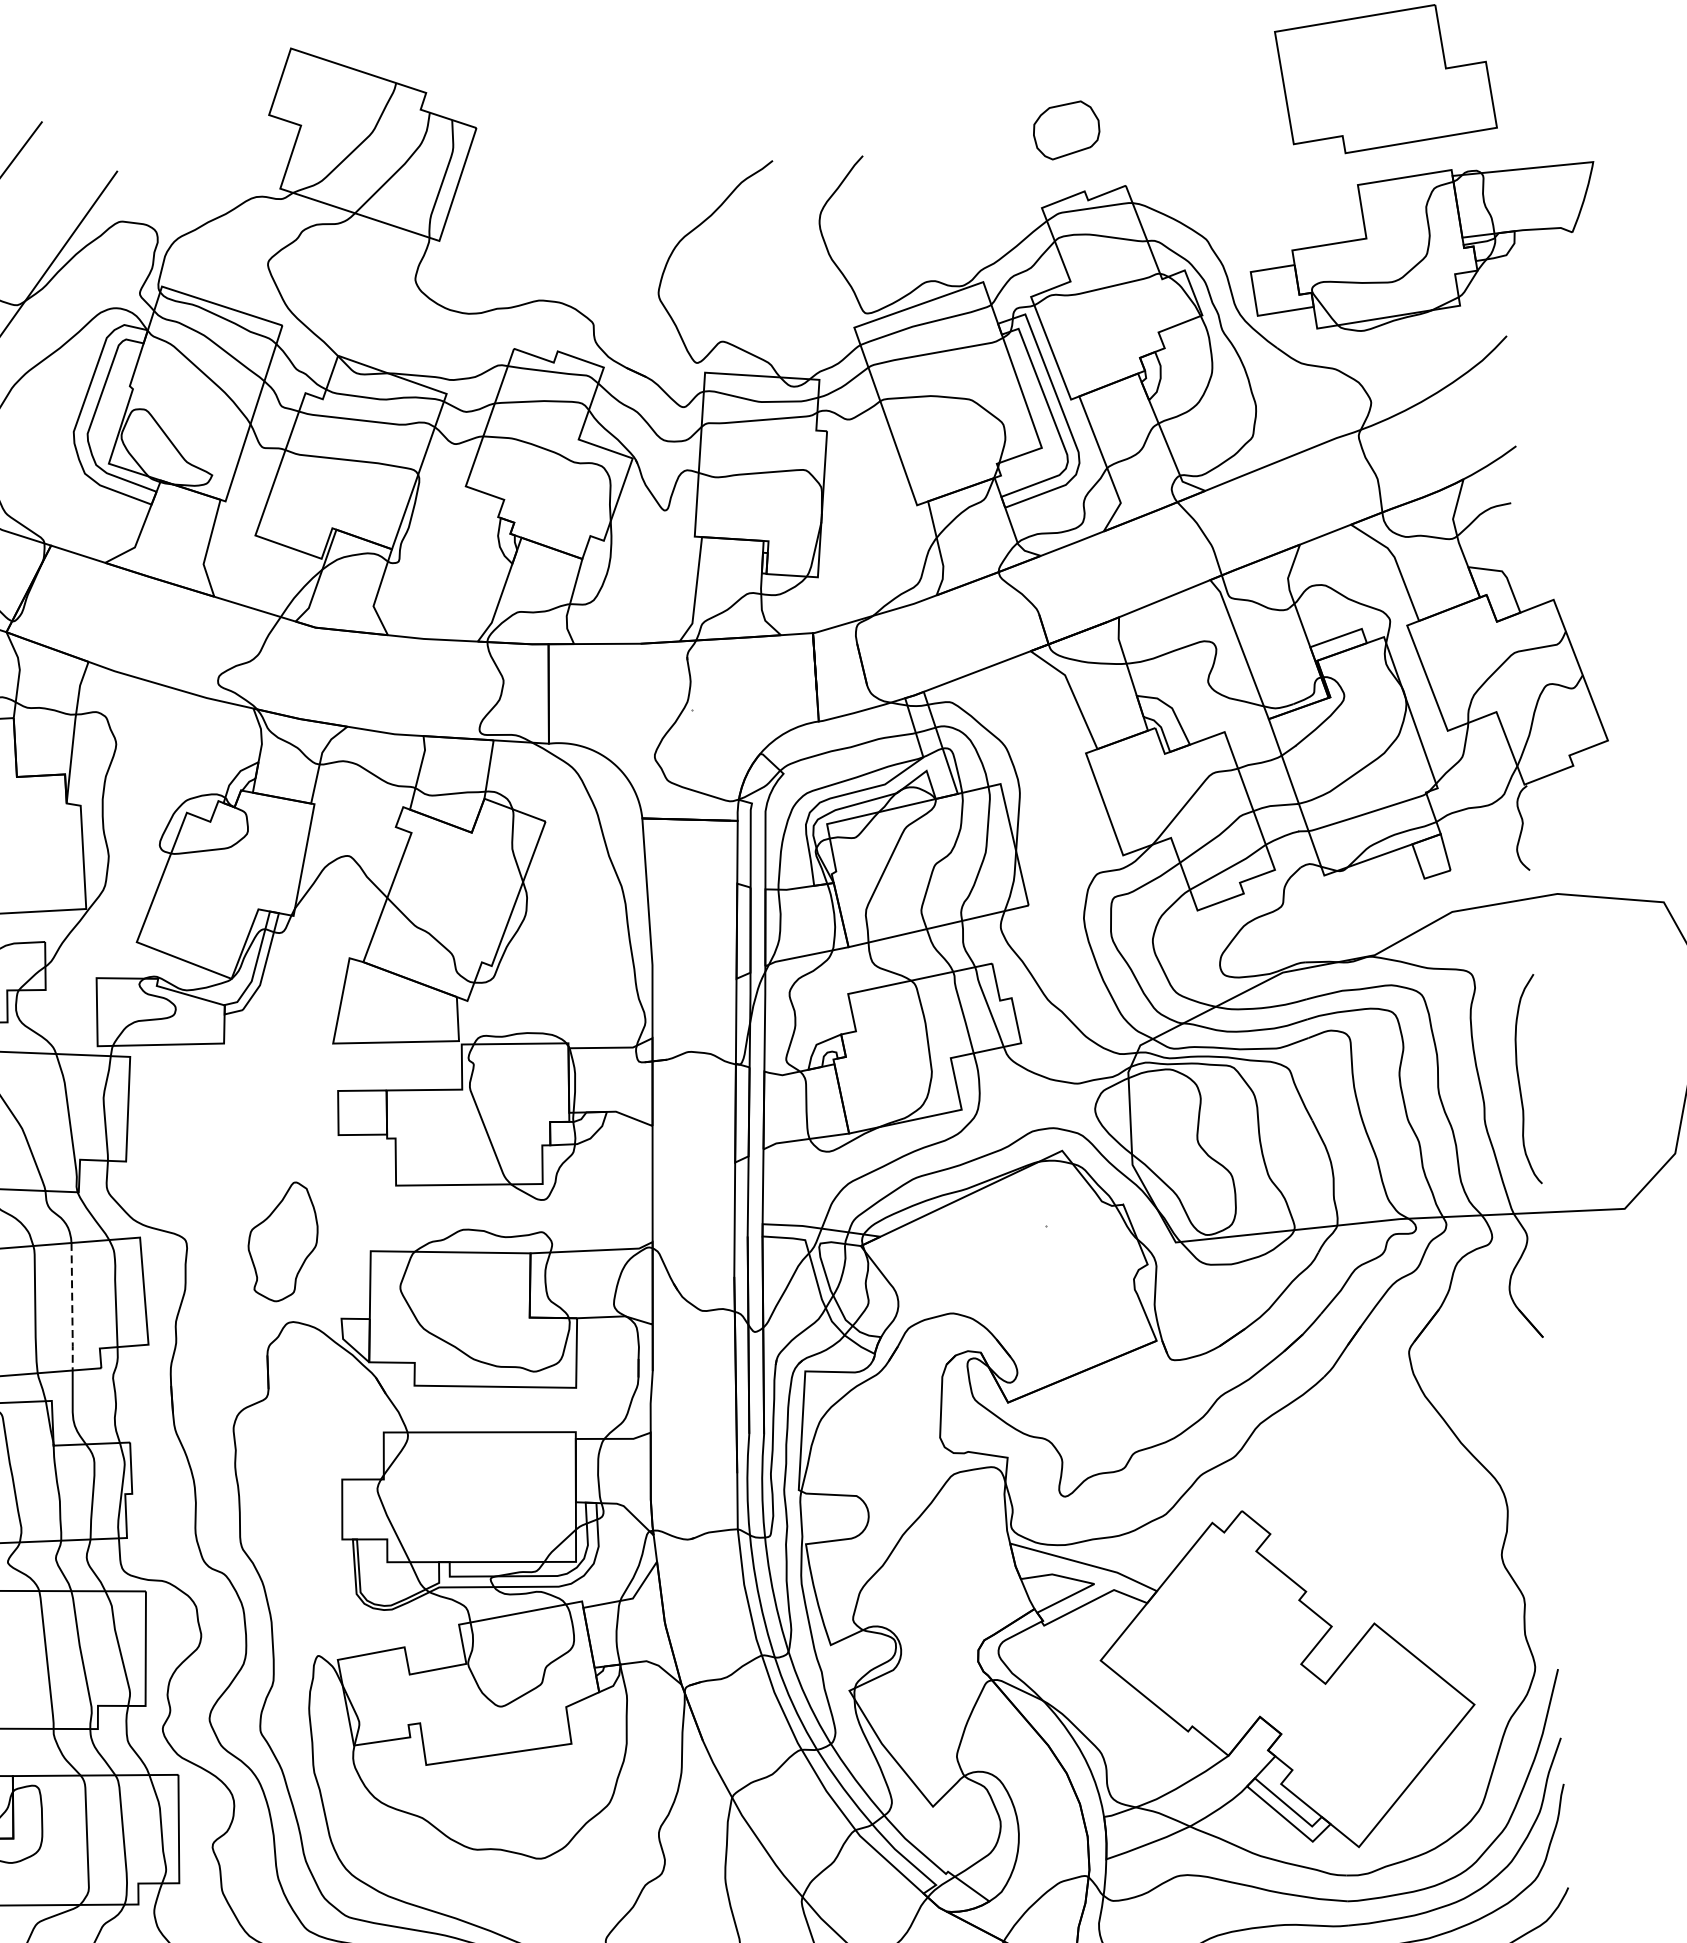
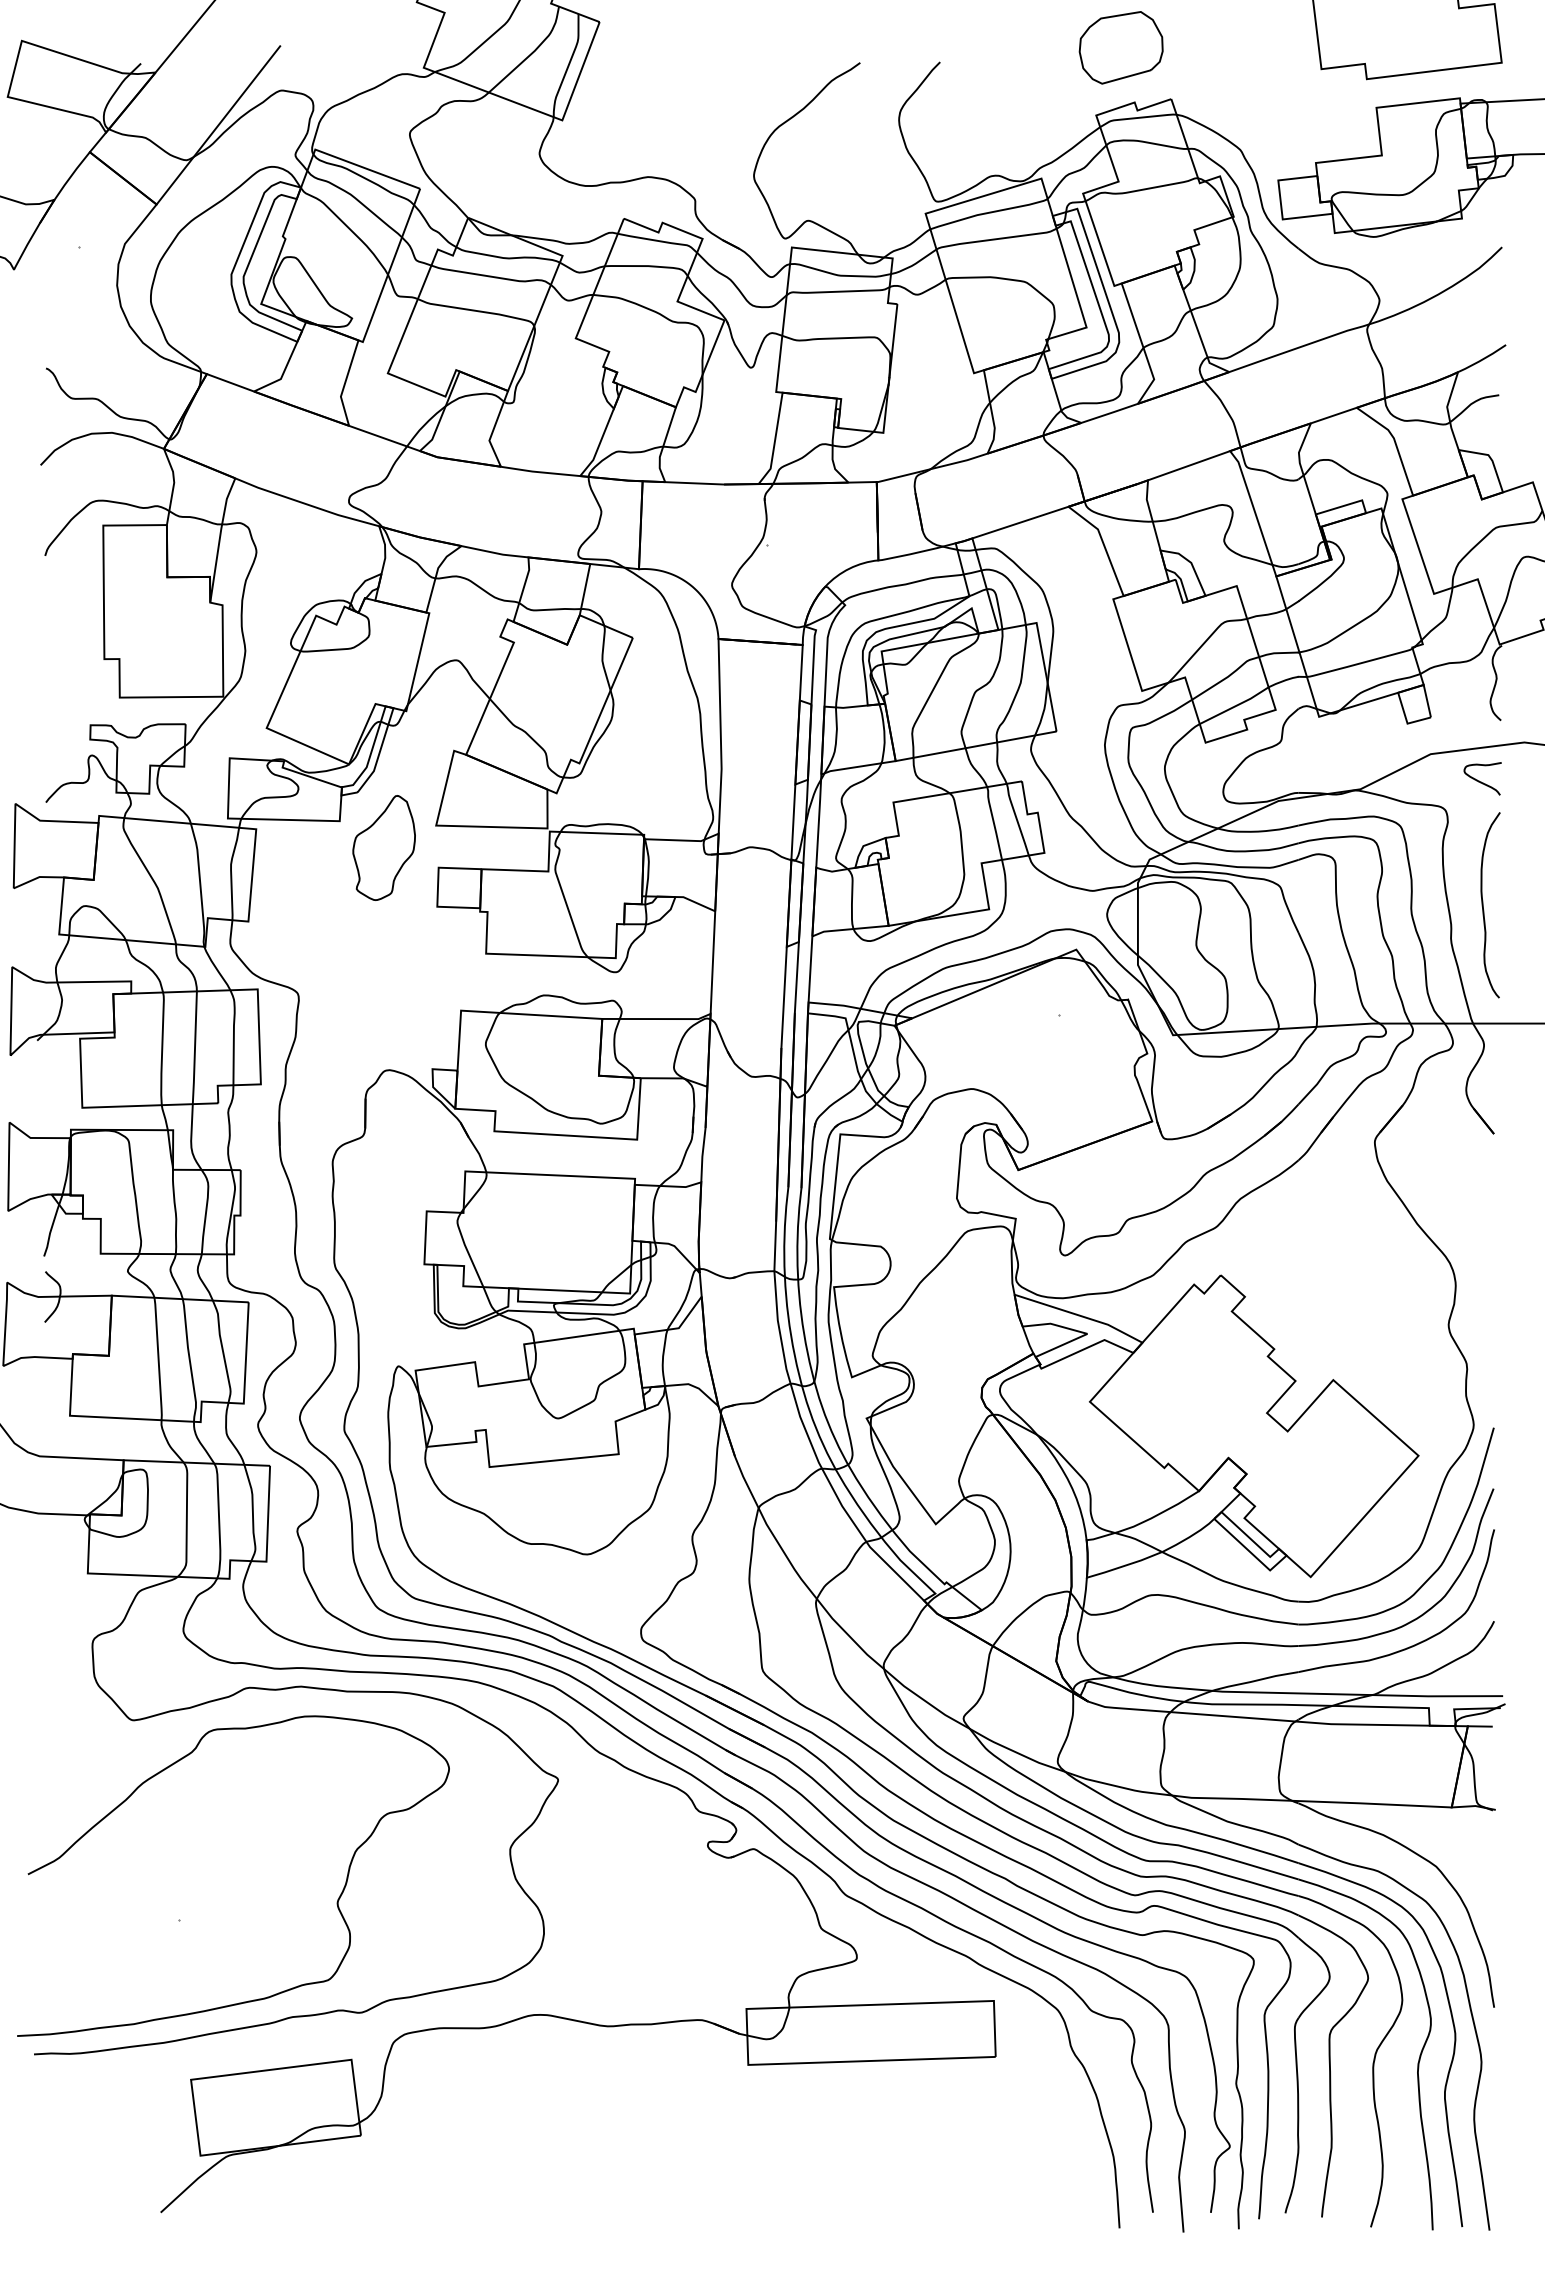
part: (1065, 130) -> (1120, 47), size x1.43
curve: (1510, 940) -> (1481, 781), added
part: (282, 1241) -> (383, 847), moved
line: (72, 1307) -> (195, 1048), dashed -> solid

